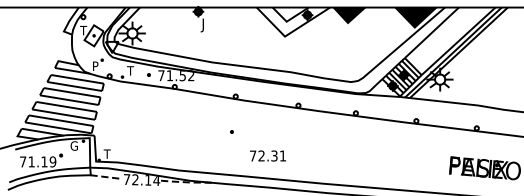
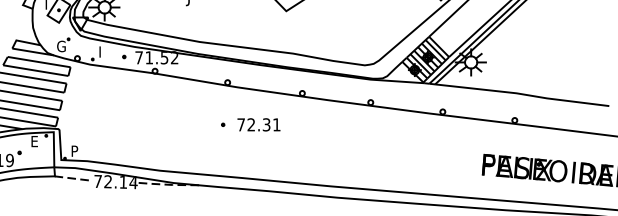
text: (95, 66) -> (60, 46), P -> G
text: (130, 70) -> (102, 51), T -> I
text: (73, 145) -> (34, 140), G -> E
text: (106, 153) -> (73, 150), T -> P
text: (267, 155) -> (258, 124), moved

